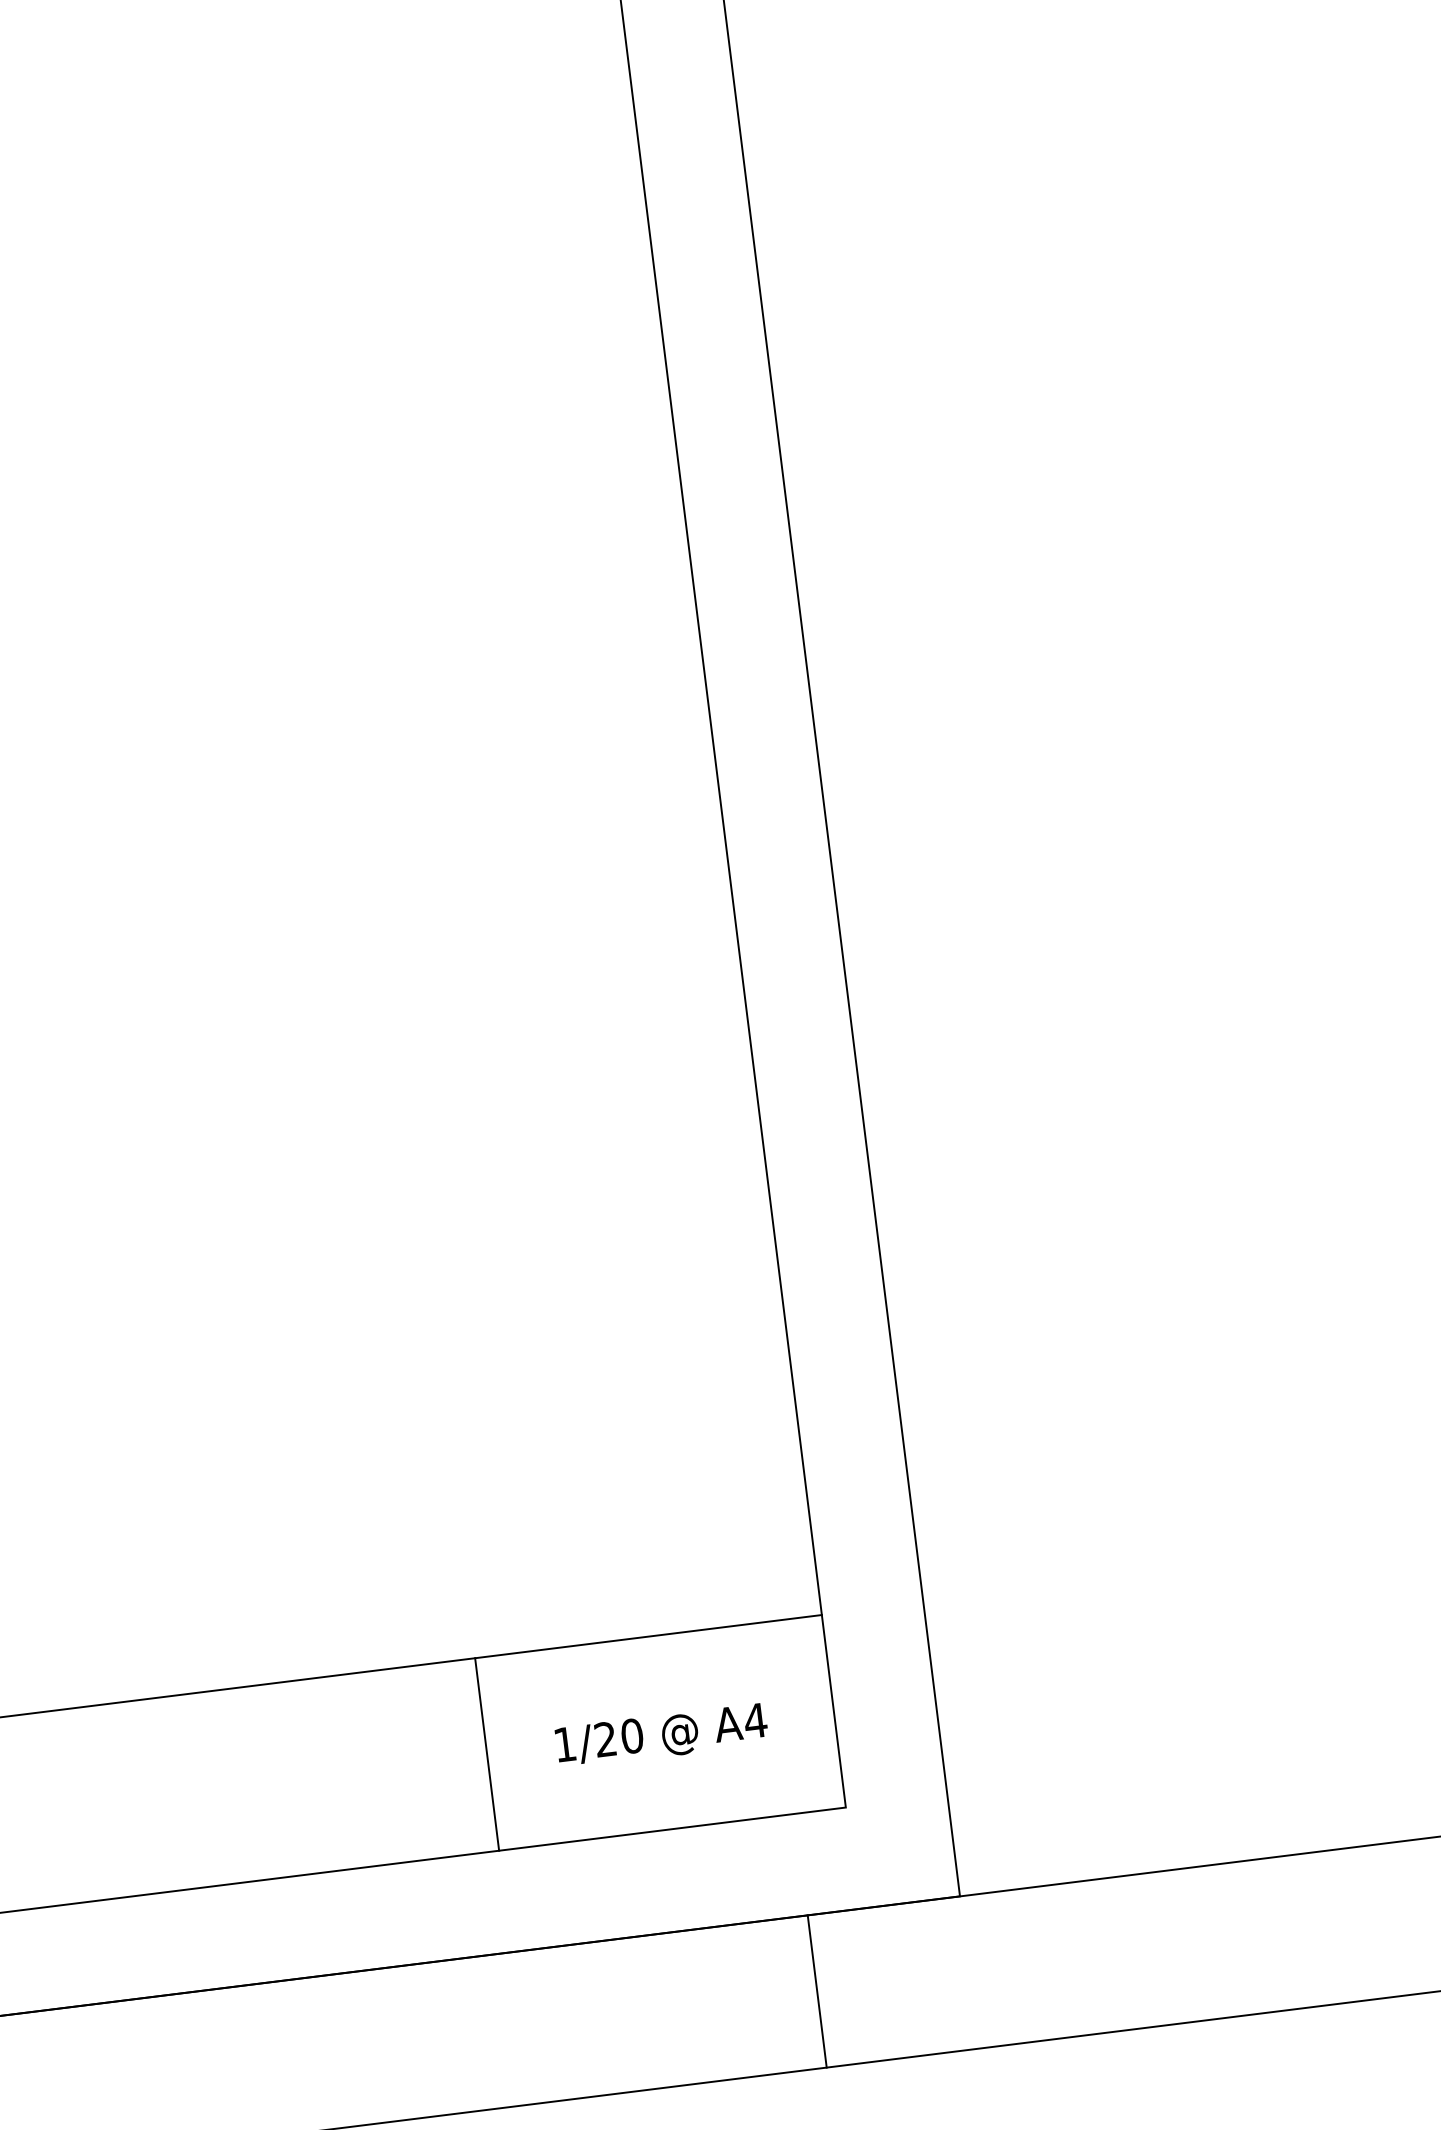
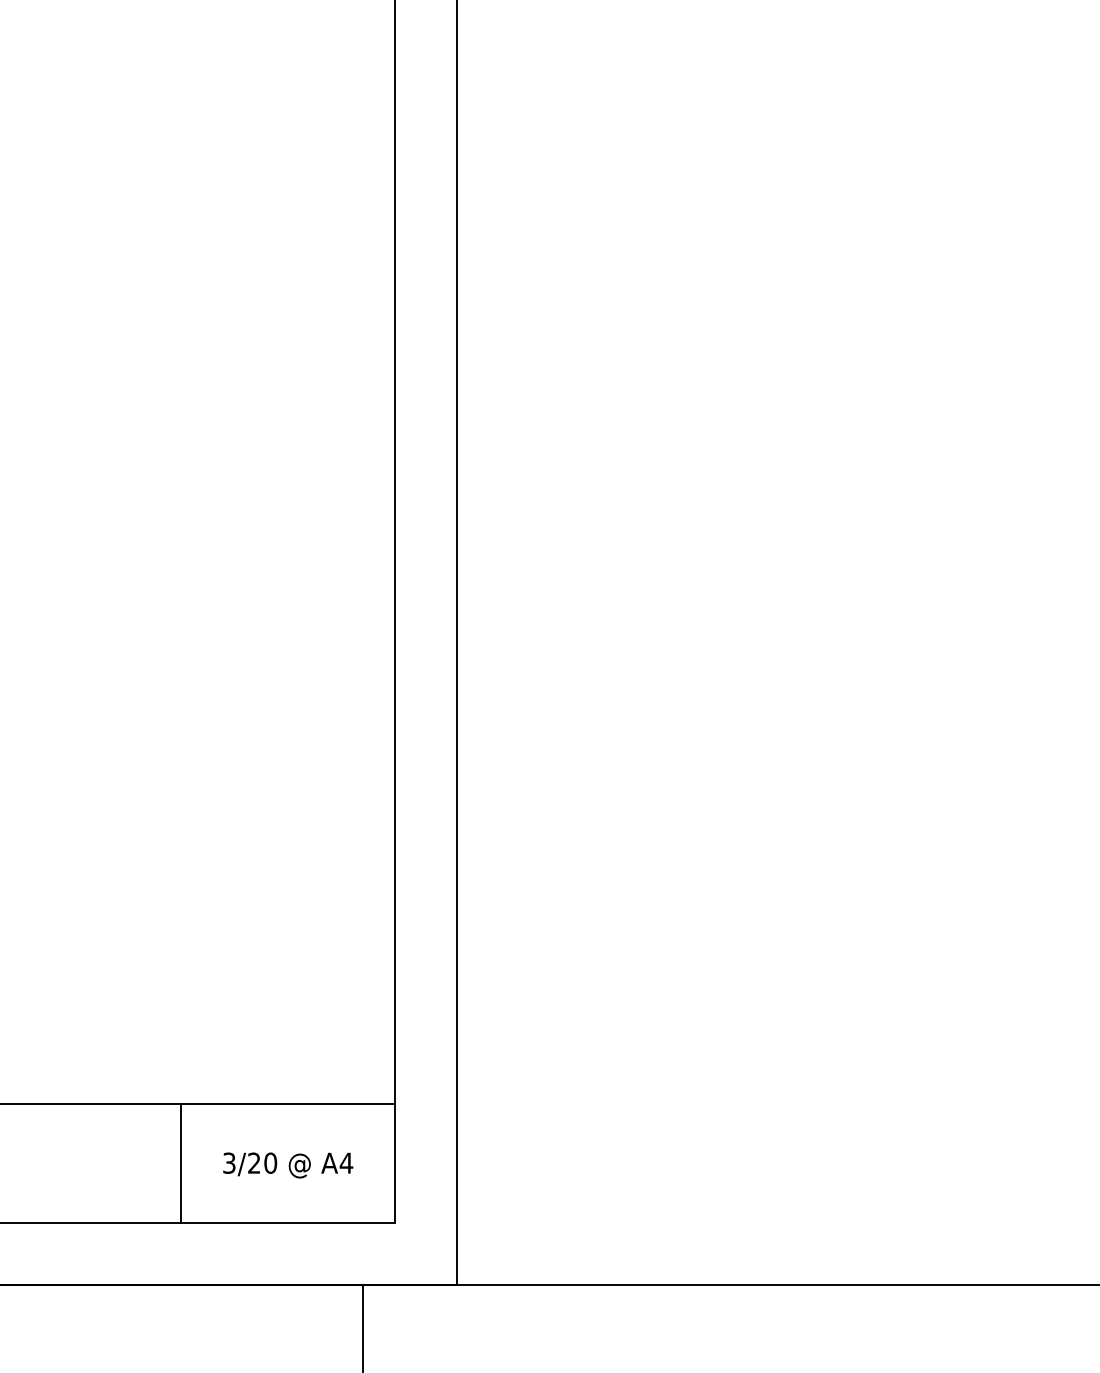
text: (565, 1743) -> (229, 1162), 1/20 -> 3/20

